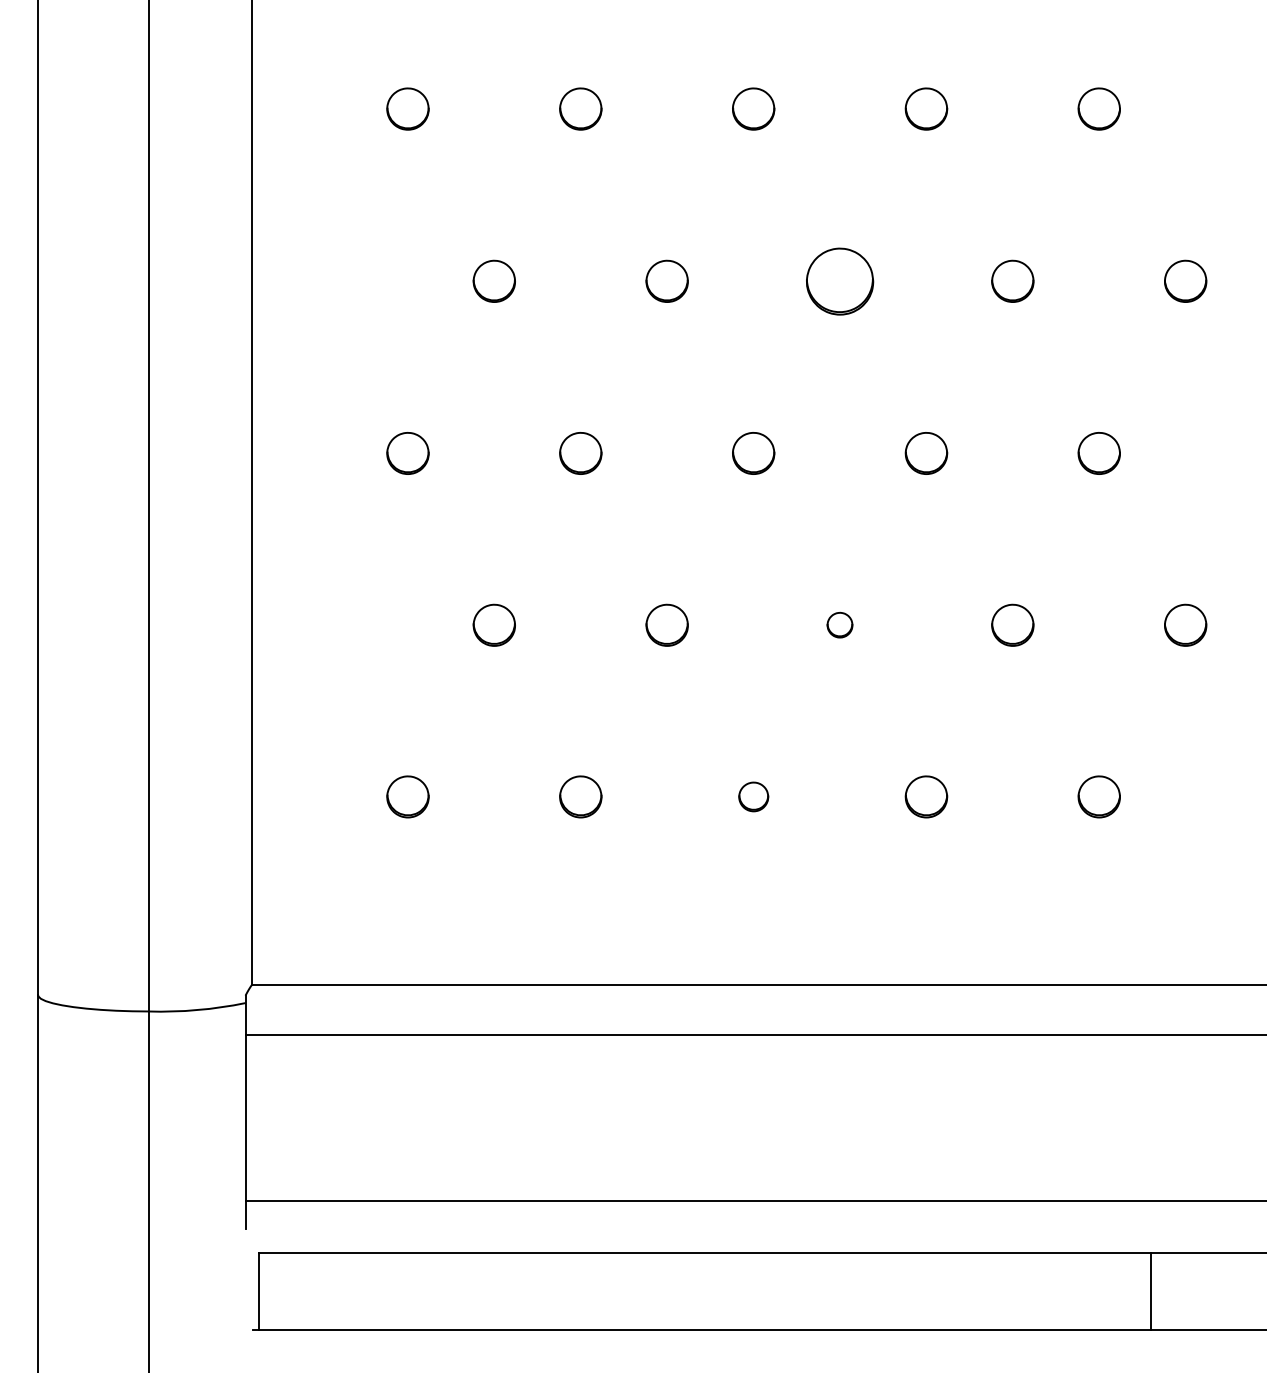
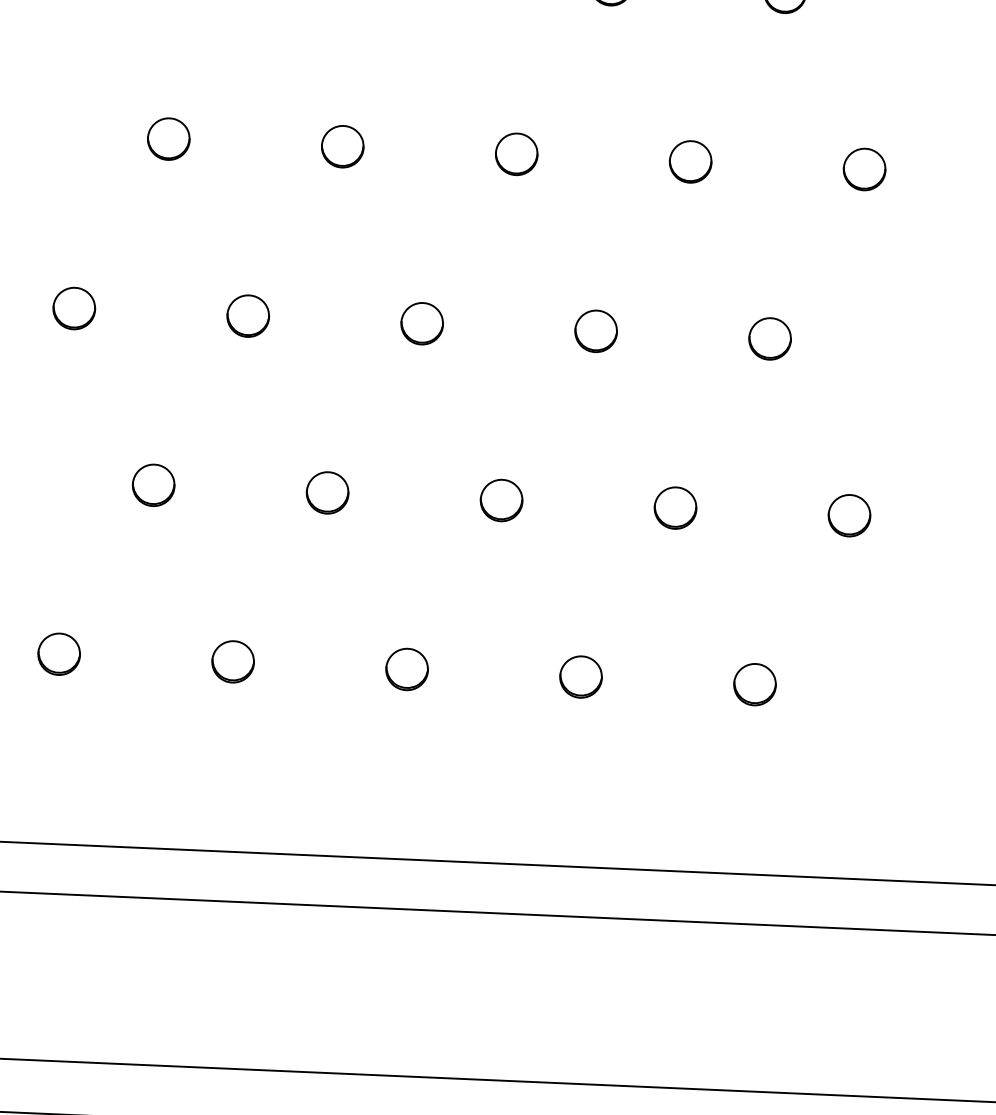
part: (839, 280) -> (516, 153), size x0.62
part: (839, 624) -> (501, 499), size x1.67
part: (753, 796) -> (406, 669), size x1.43

